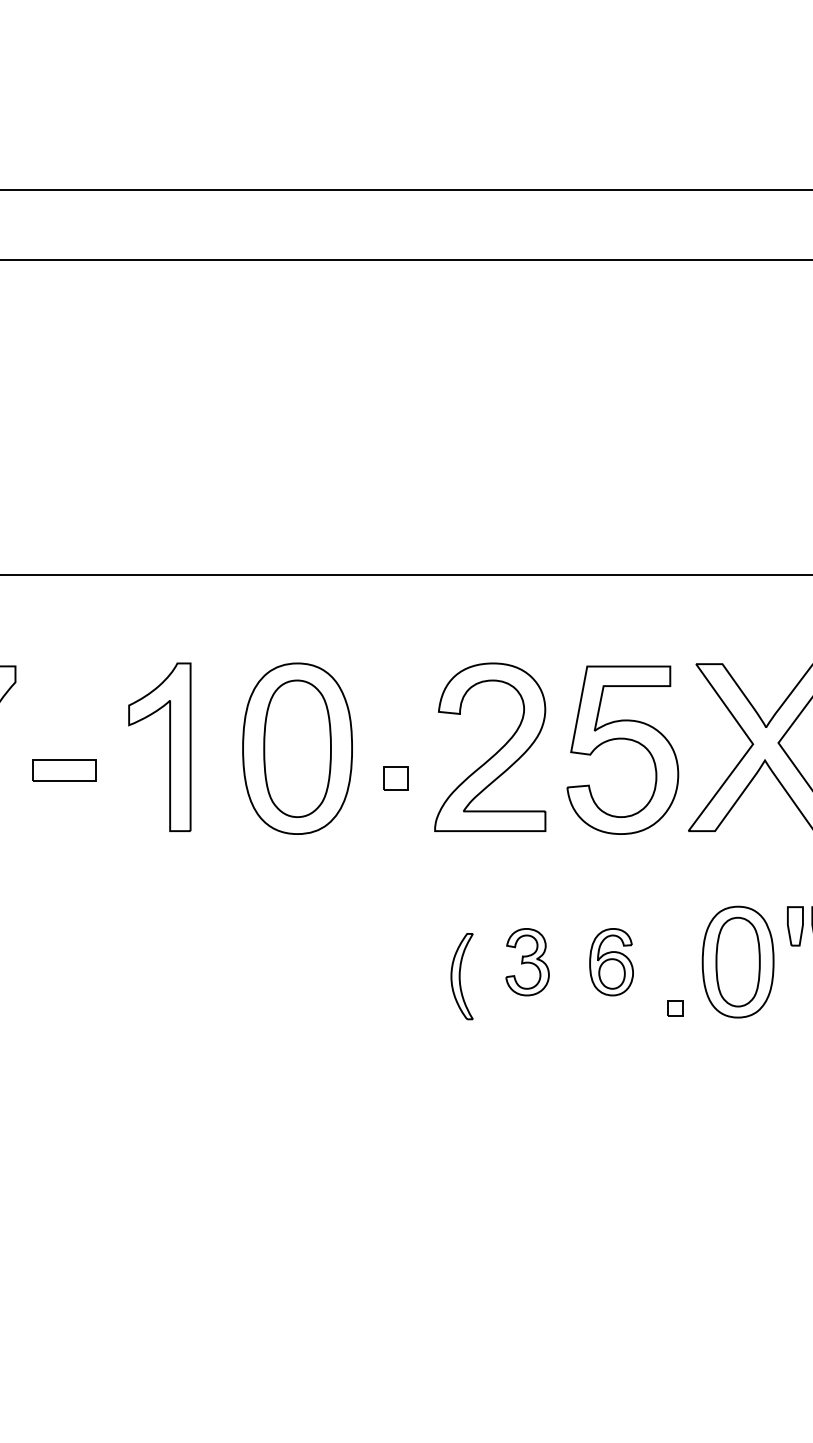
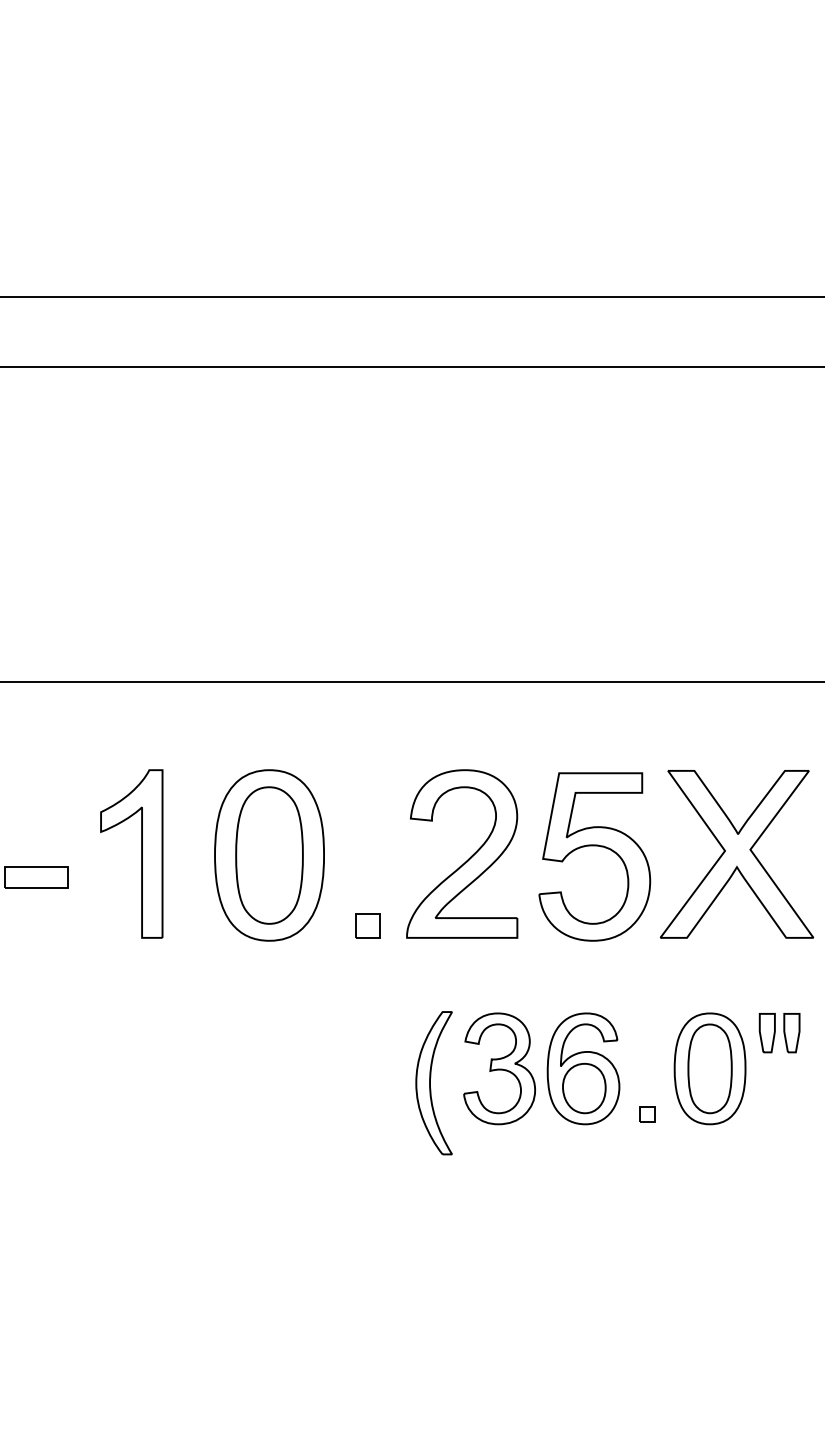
part: (395, 777) -> (367, 925), moved
part: (527, 961) -> (499, 1068), size x1.67
part: (611, 961) -> (583, 1068), size x1.67
part: (461, 976) -> (433, 1083), size x1.67

